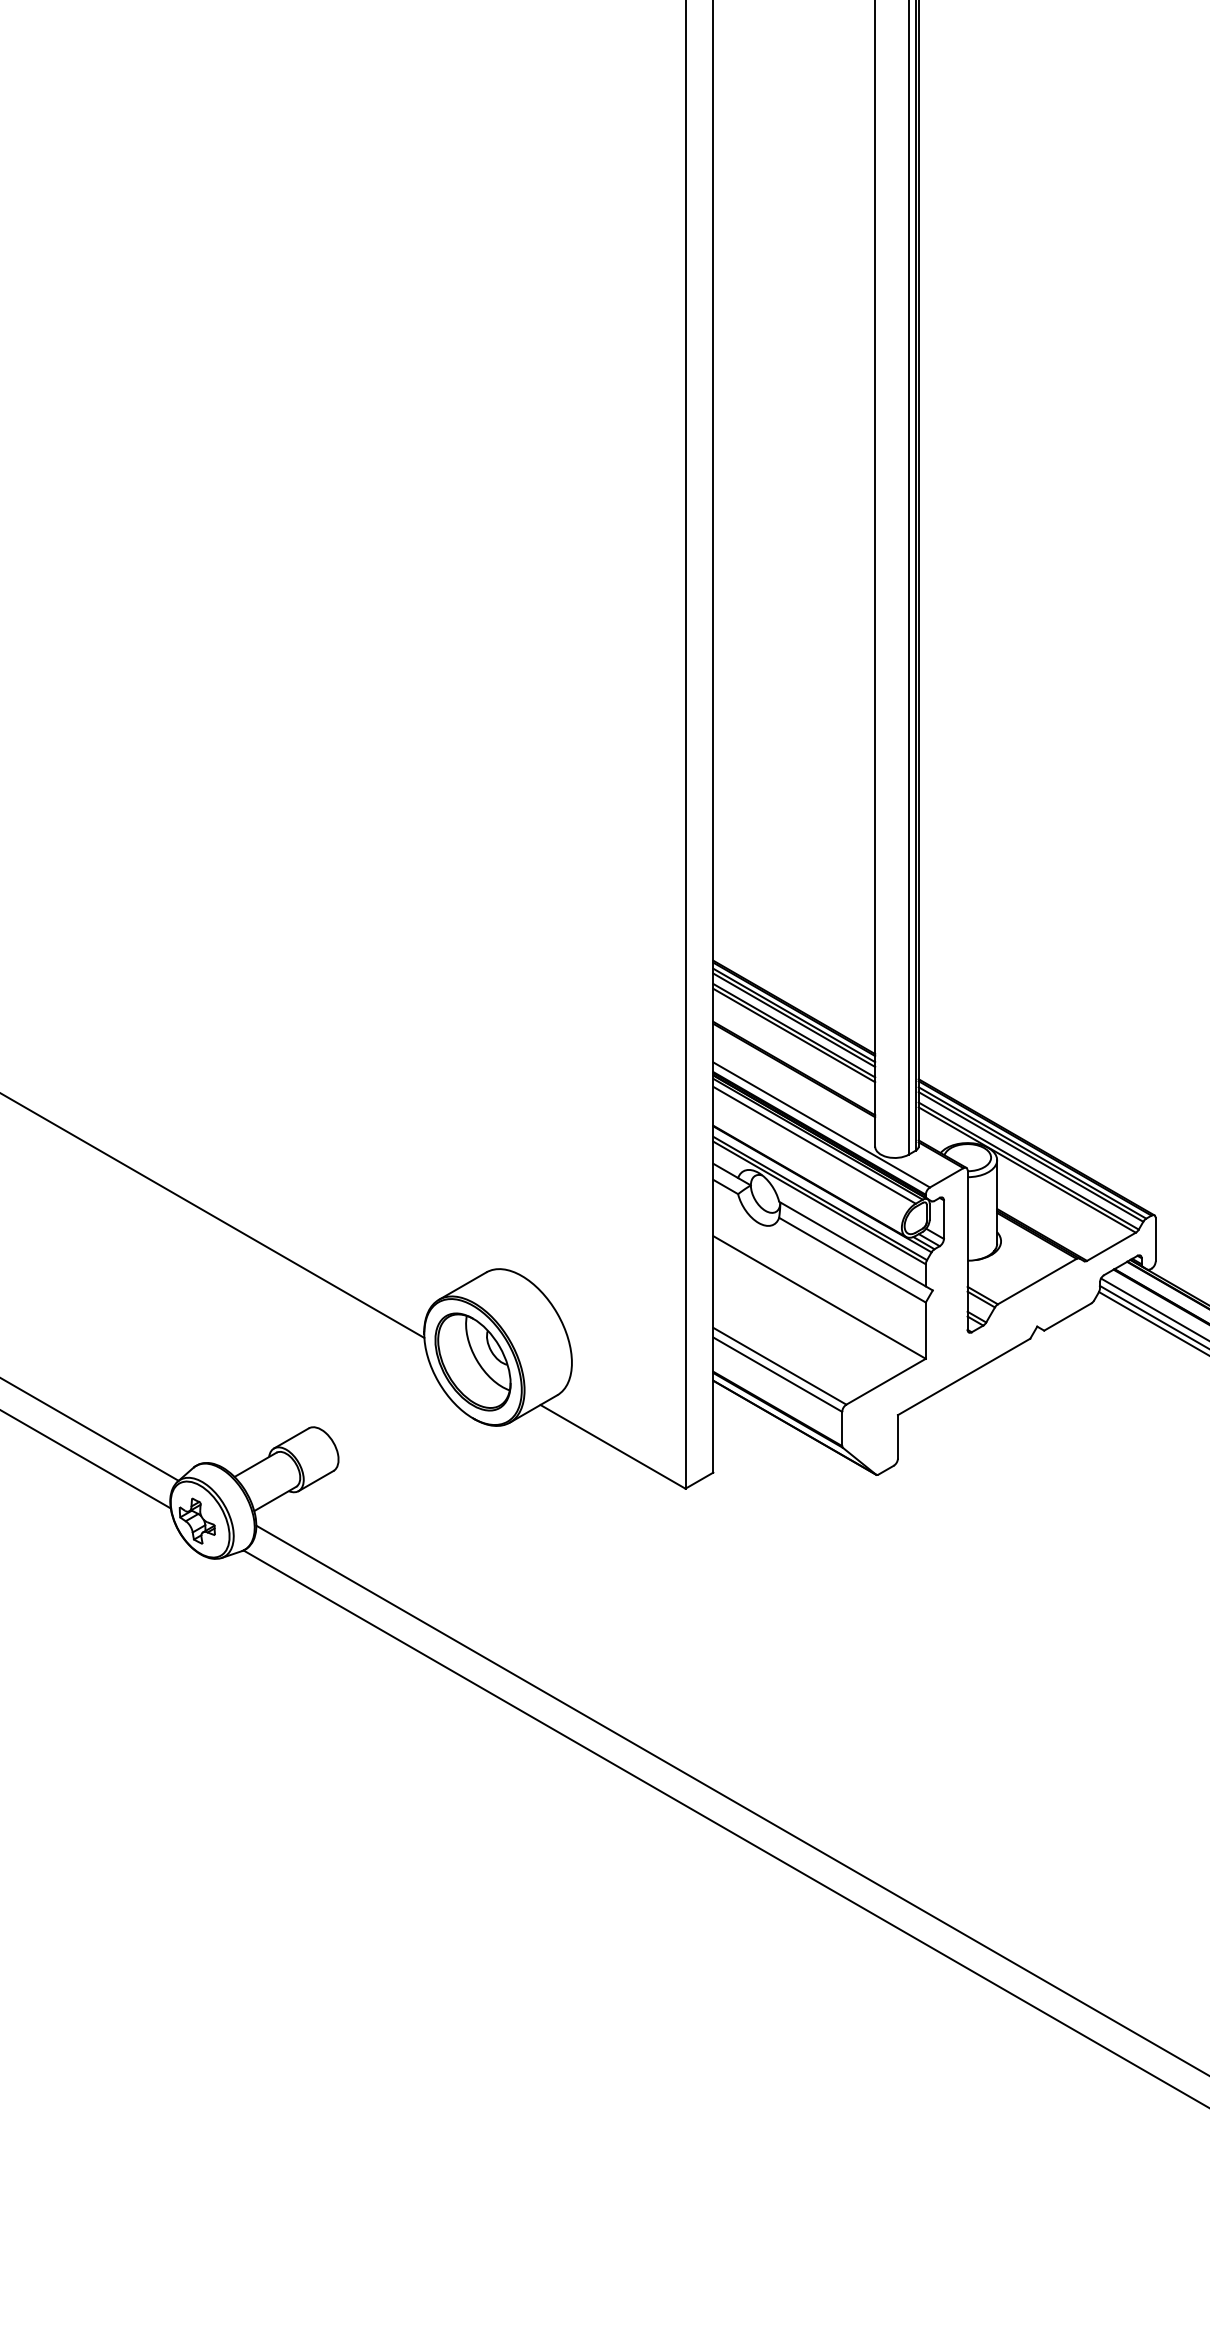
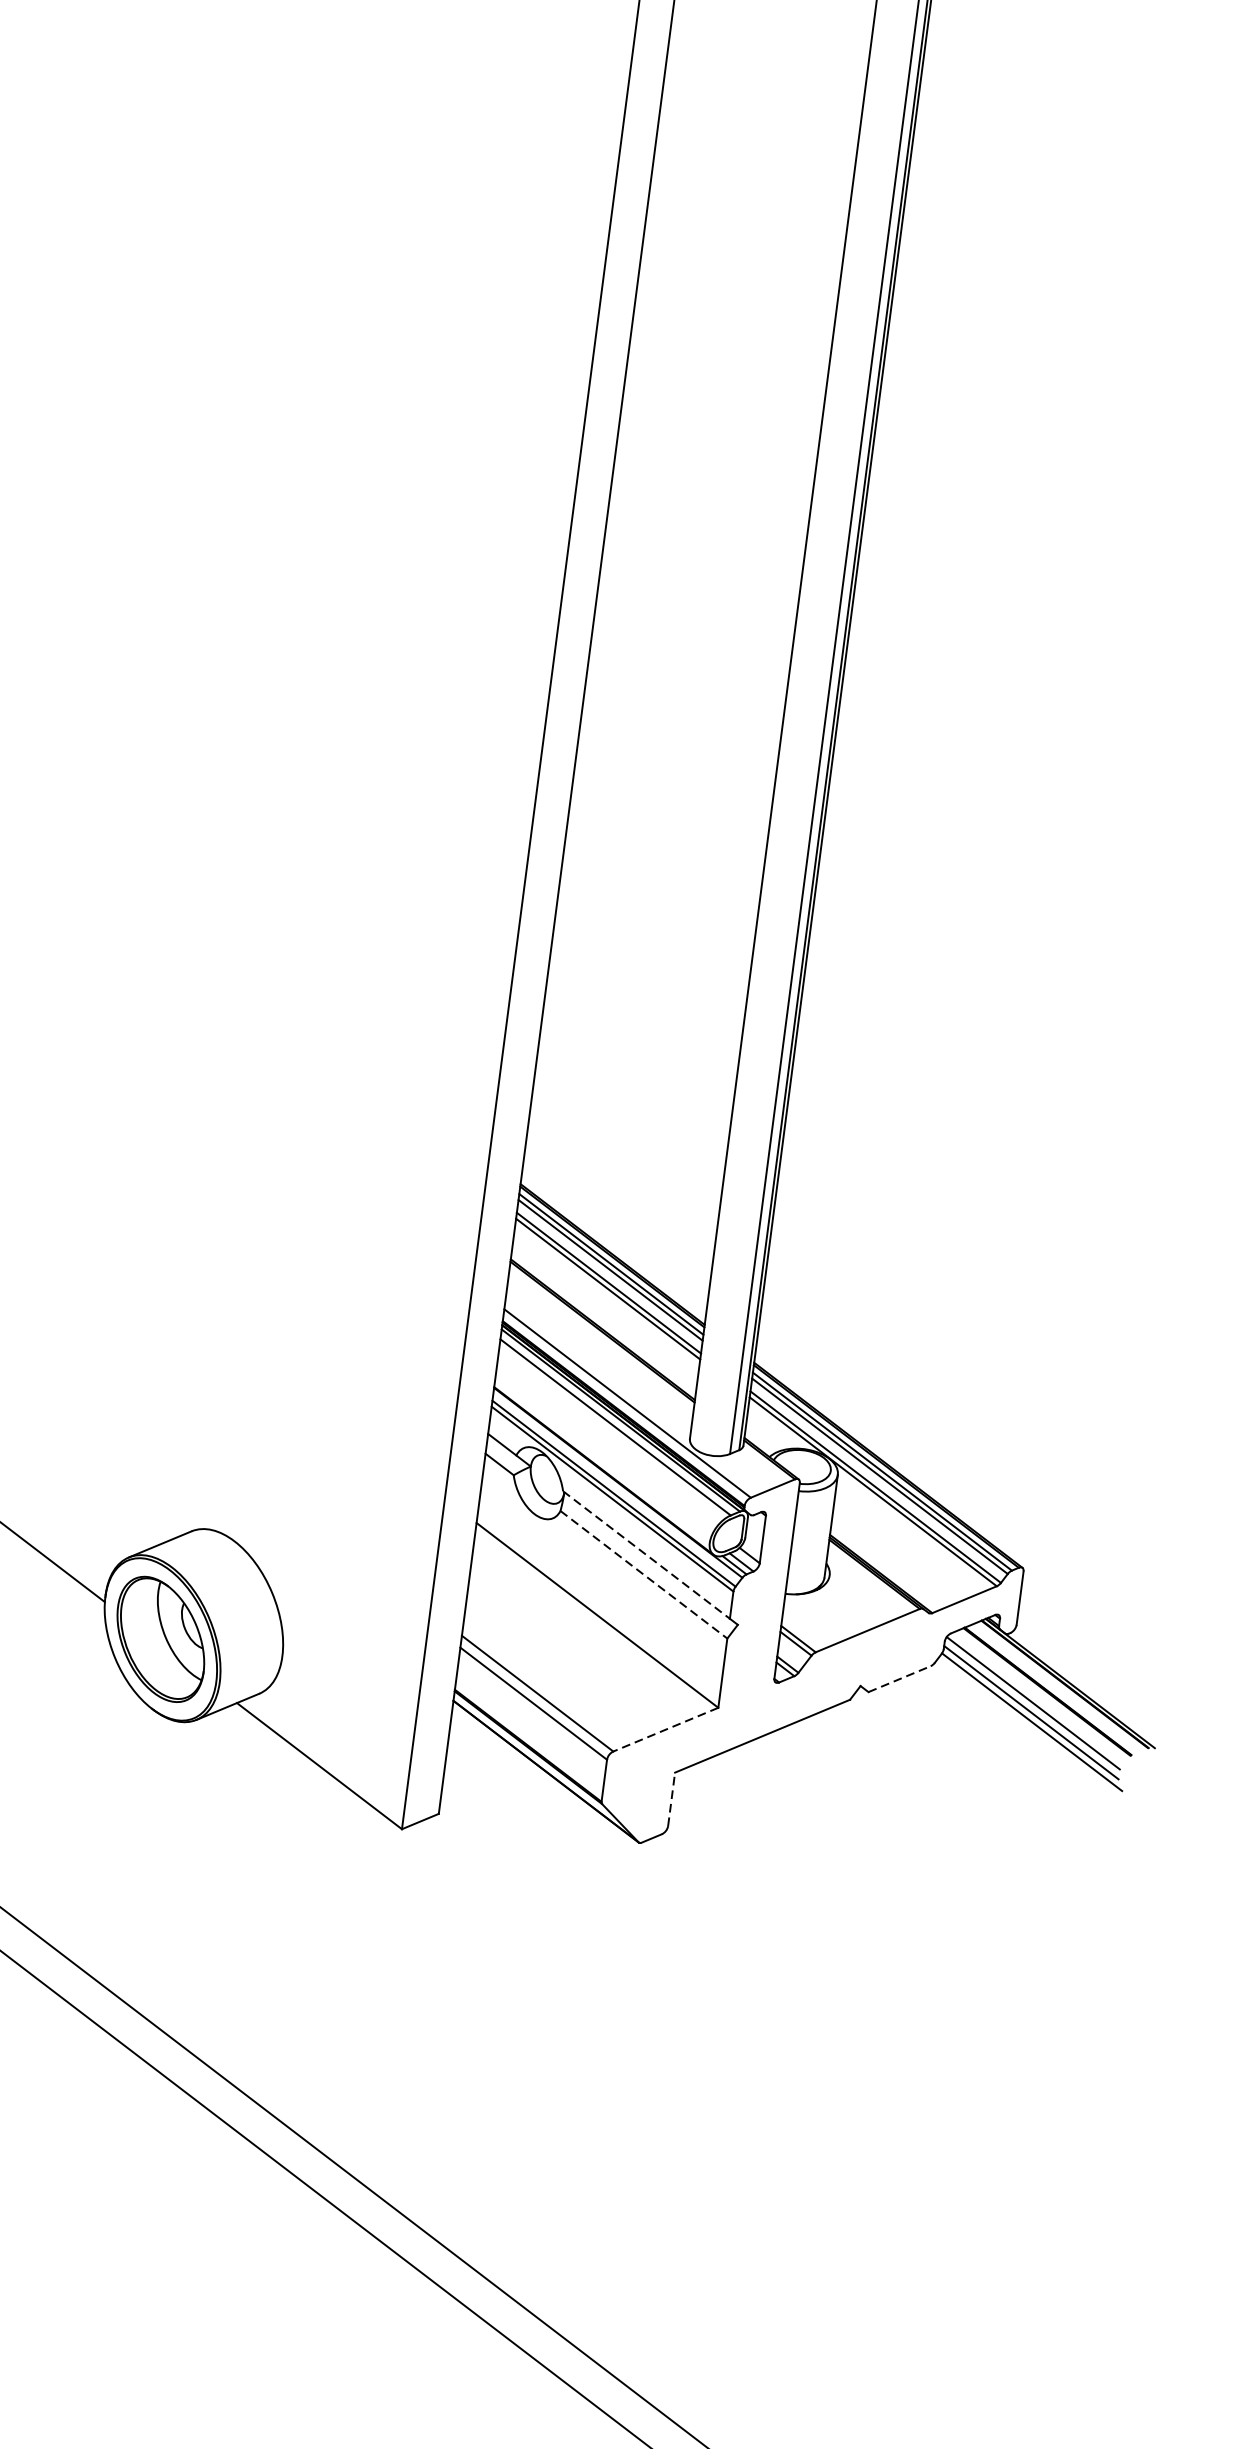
line: (852, 1244) -> (646, 1555), solid -> dashed
line: (852, 1260) -> (643, 1575), solid -> dashed
line: (1068, 1316) -> (900, 1678), solid -> dashed
line: (886, 1381) -> (666, 1729), solid -> dashed
line: (897, 1436) -> (671, 1798), solid -> dashed

